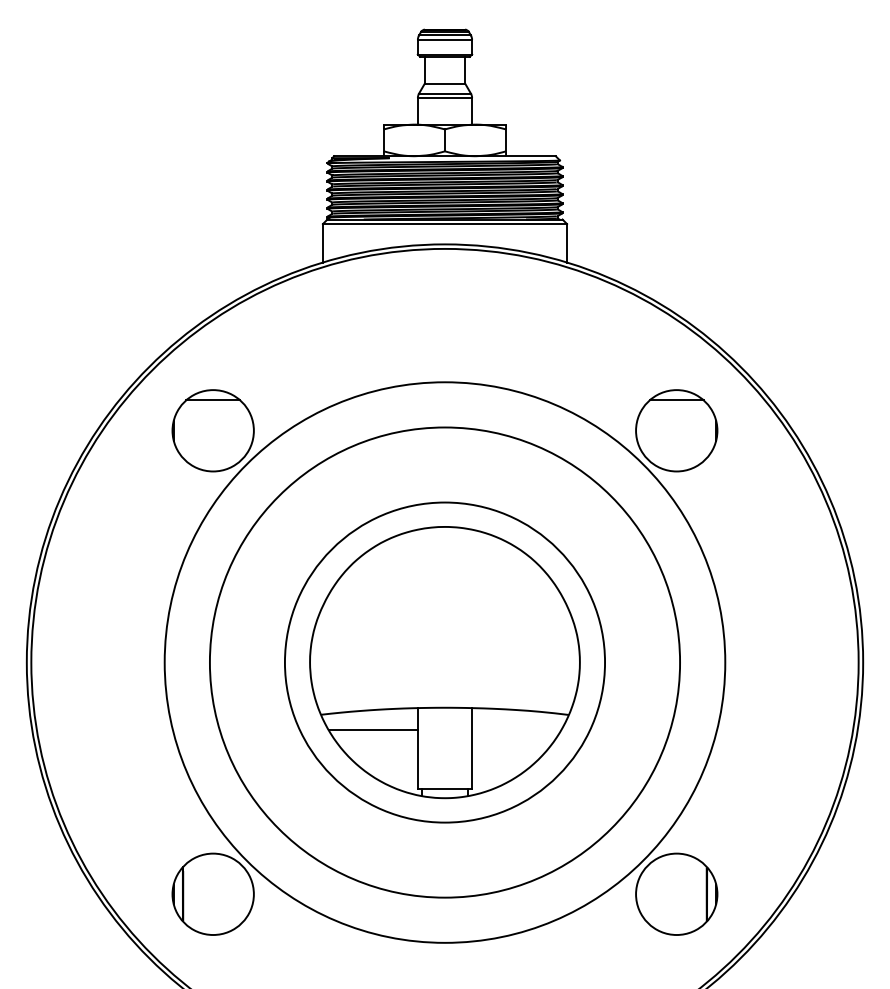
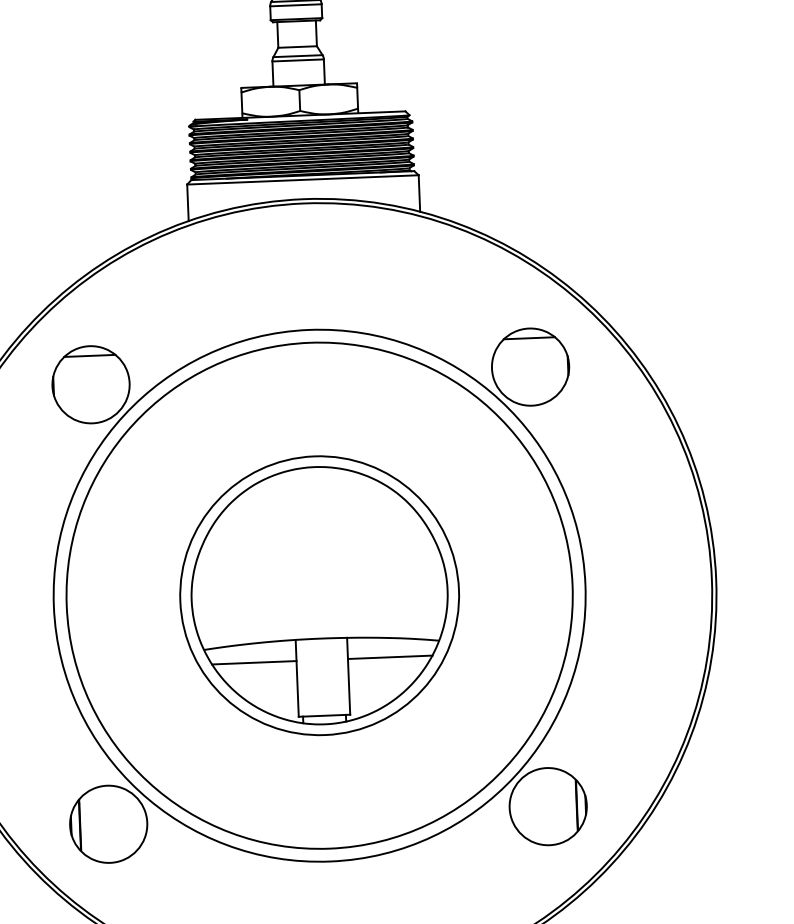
circle: (444, 662) -> (319, 595), size x0.62
circle: (444, 662) -> (319, 595), size x1.67
line: (516, 730) -> (390, 657), added

